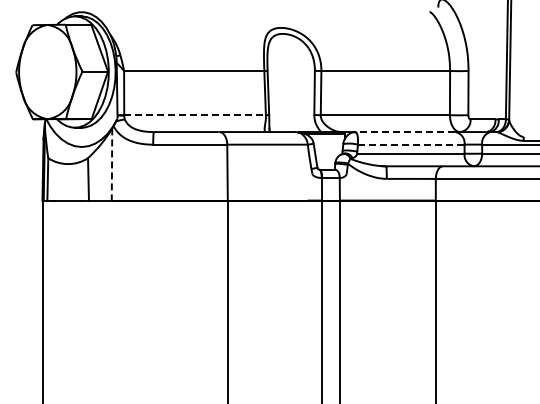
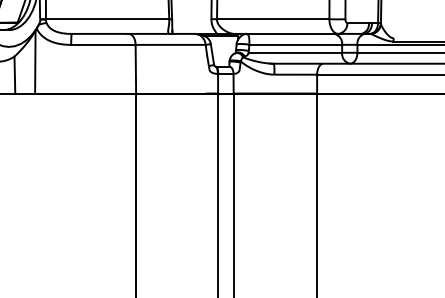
line: (195, 115) -> (107, 19), dashed -> solid
line: (404, 132) -> (289, 34), dashed -> solid
line: (411, 144) -> (295, 44), dashed -> solid
line: (112, 164) -> (35, 62), dashed -> solid

